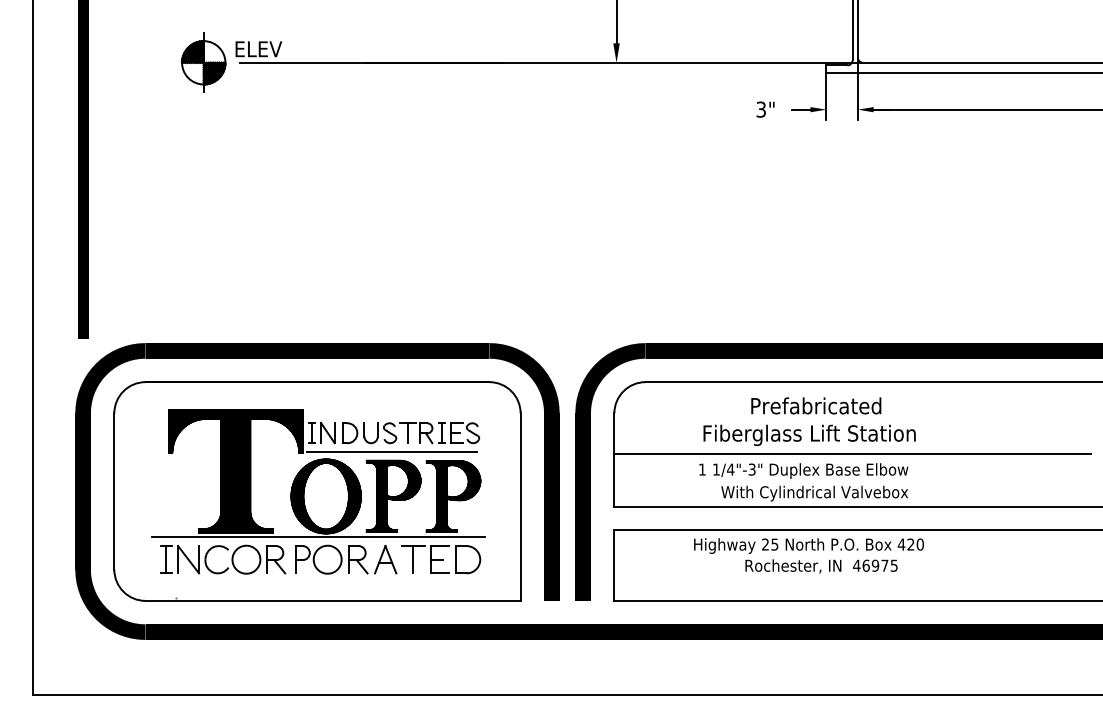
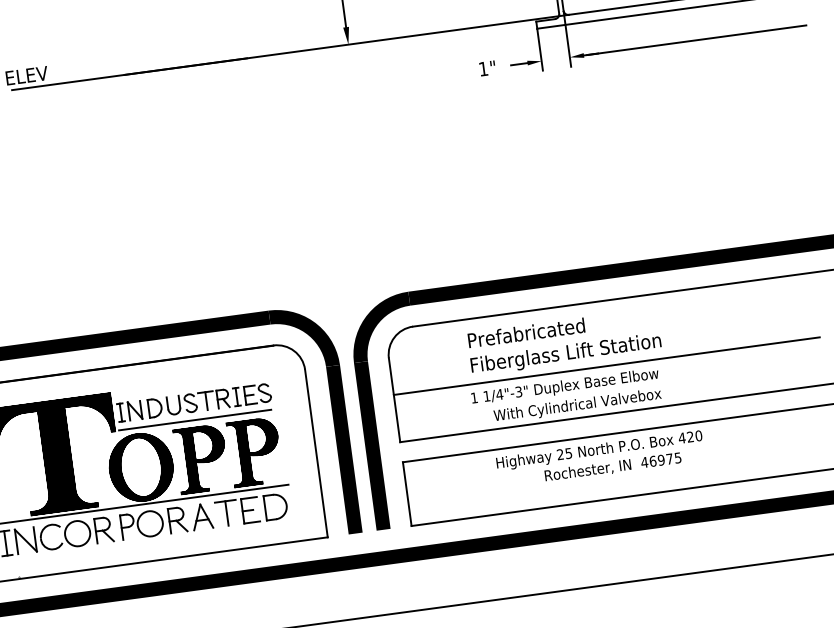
text: (760, 109) -> (482, 68), 3" -> 1"
text: (816, 405) -> (526, 332), moved
text: (808, 555) -> (600, 459), moved

